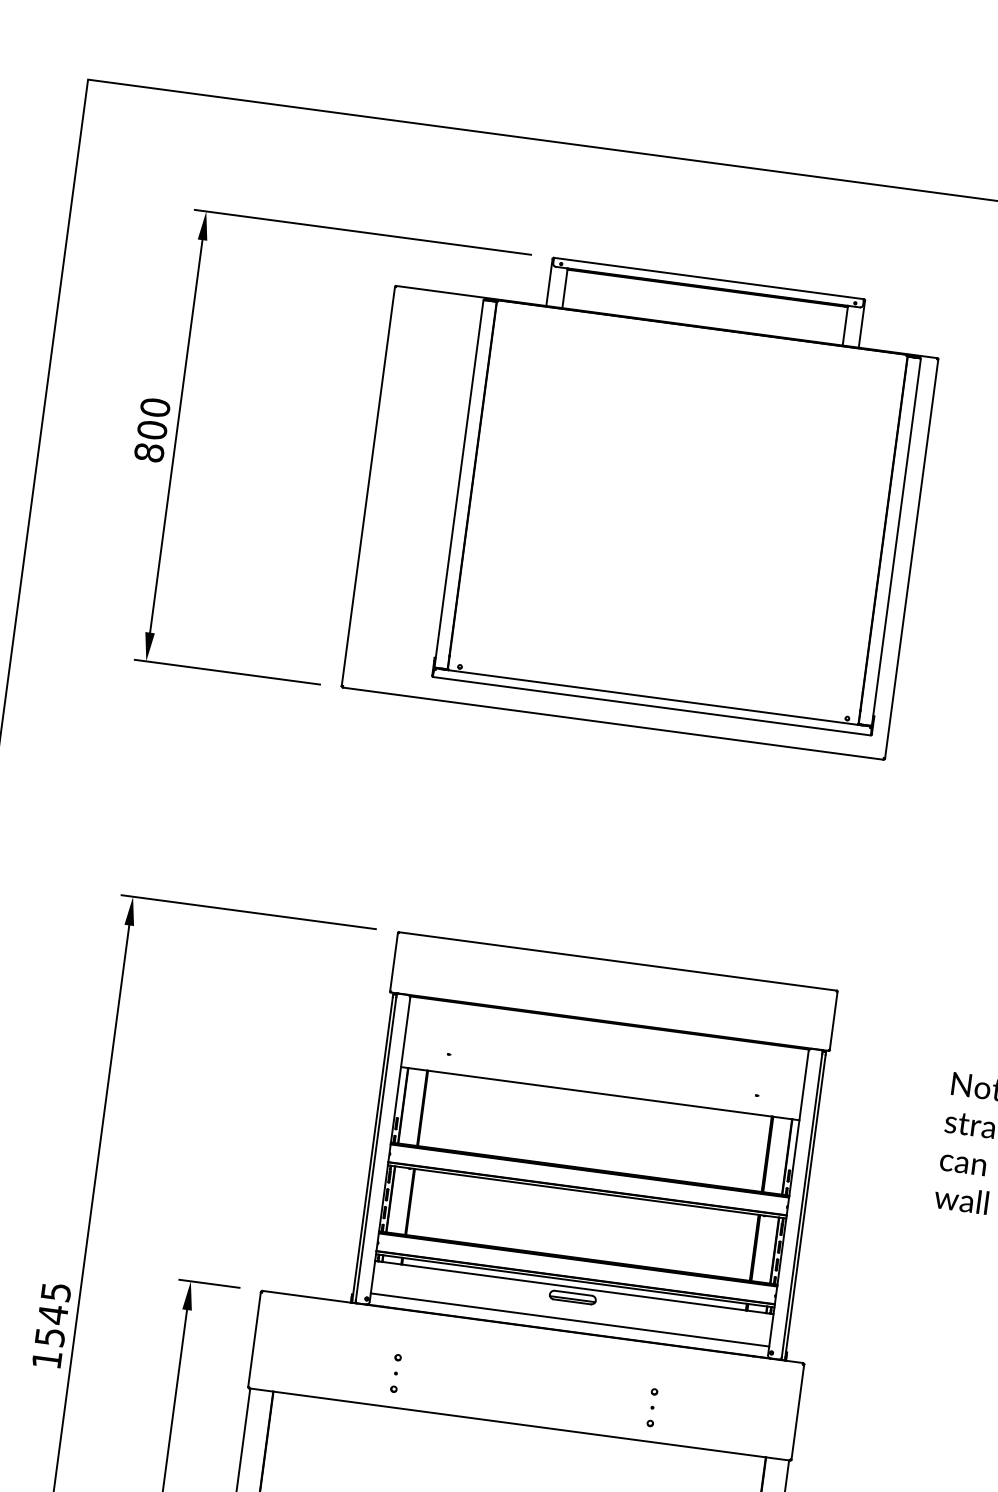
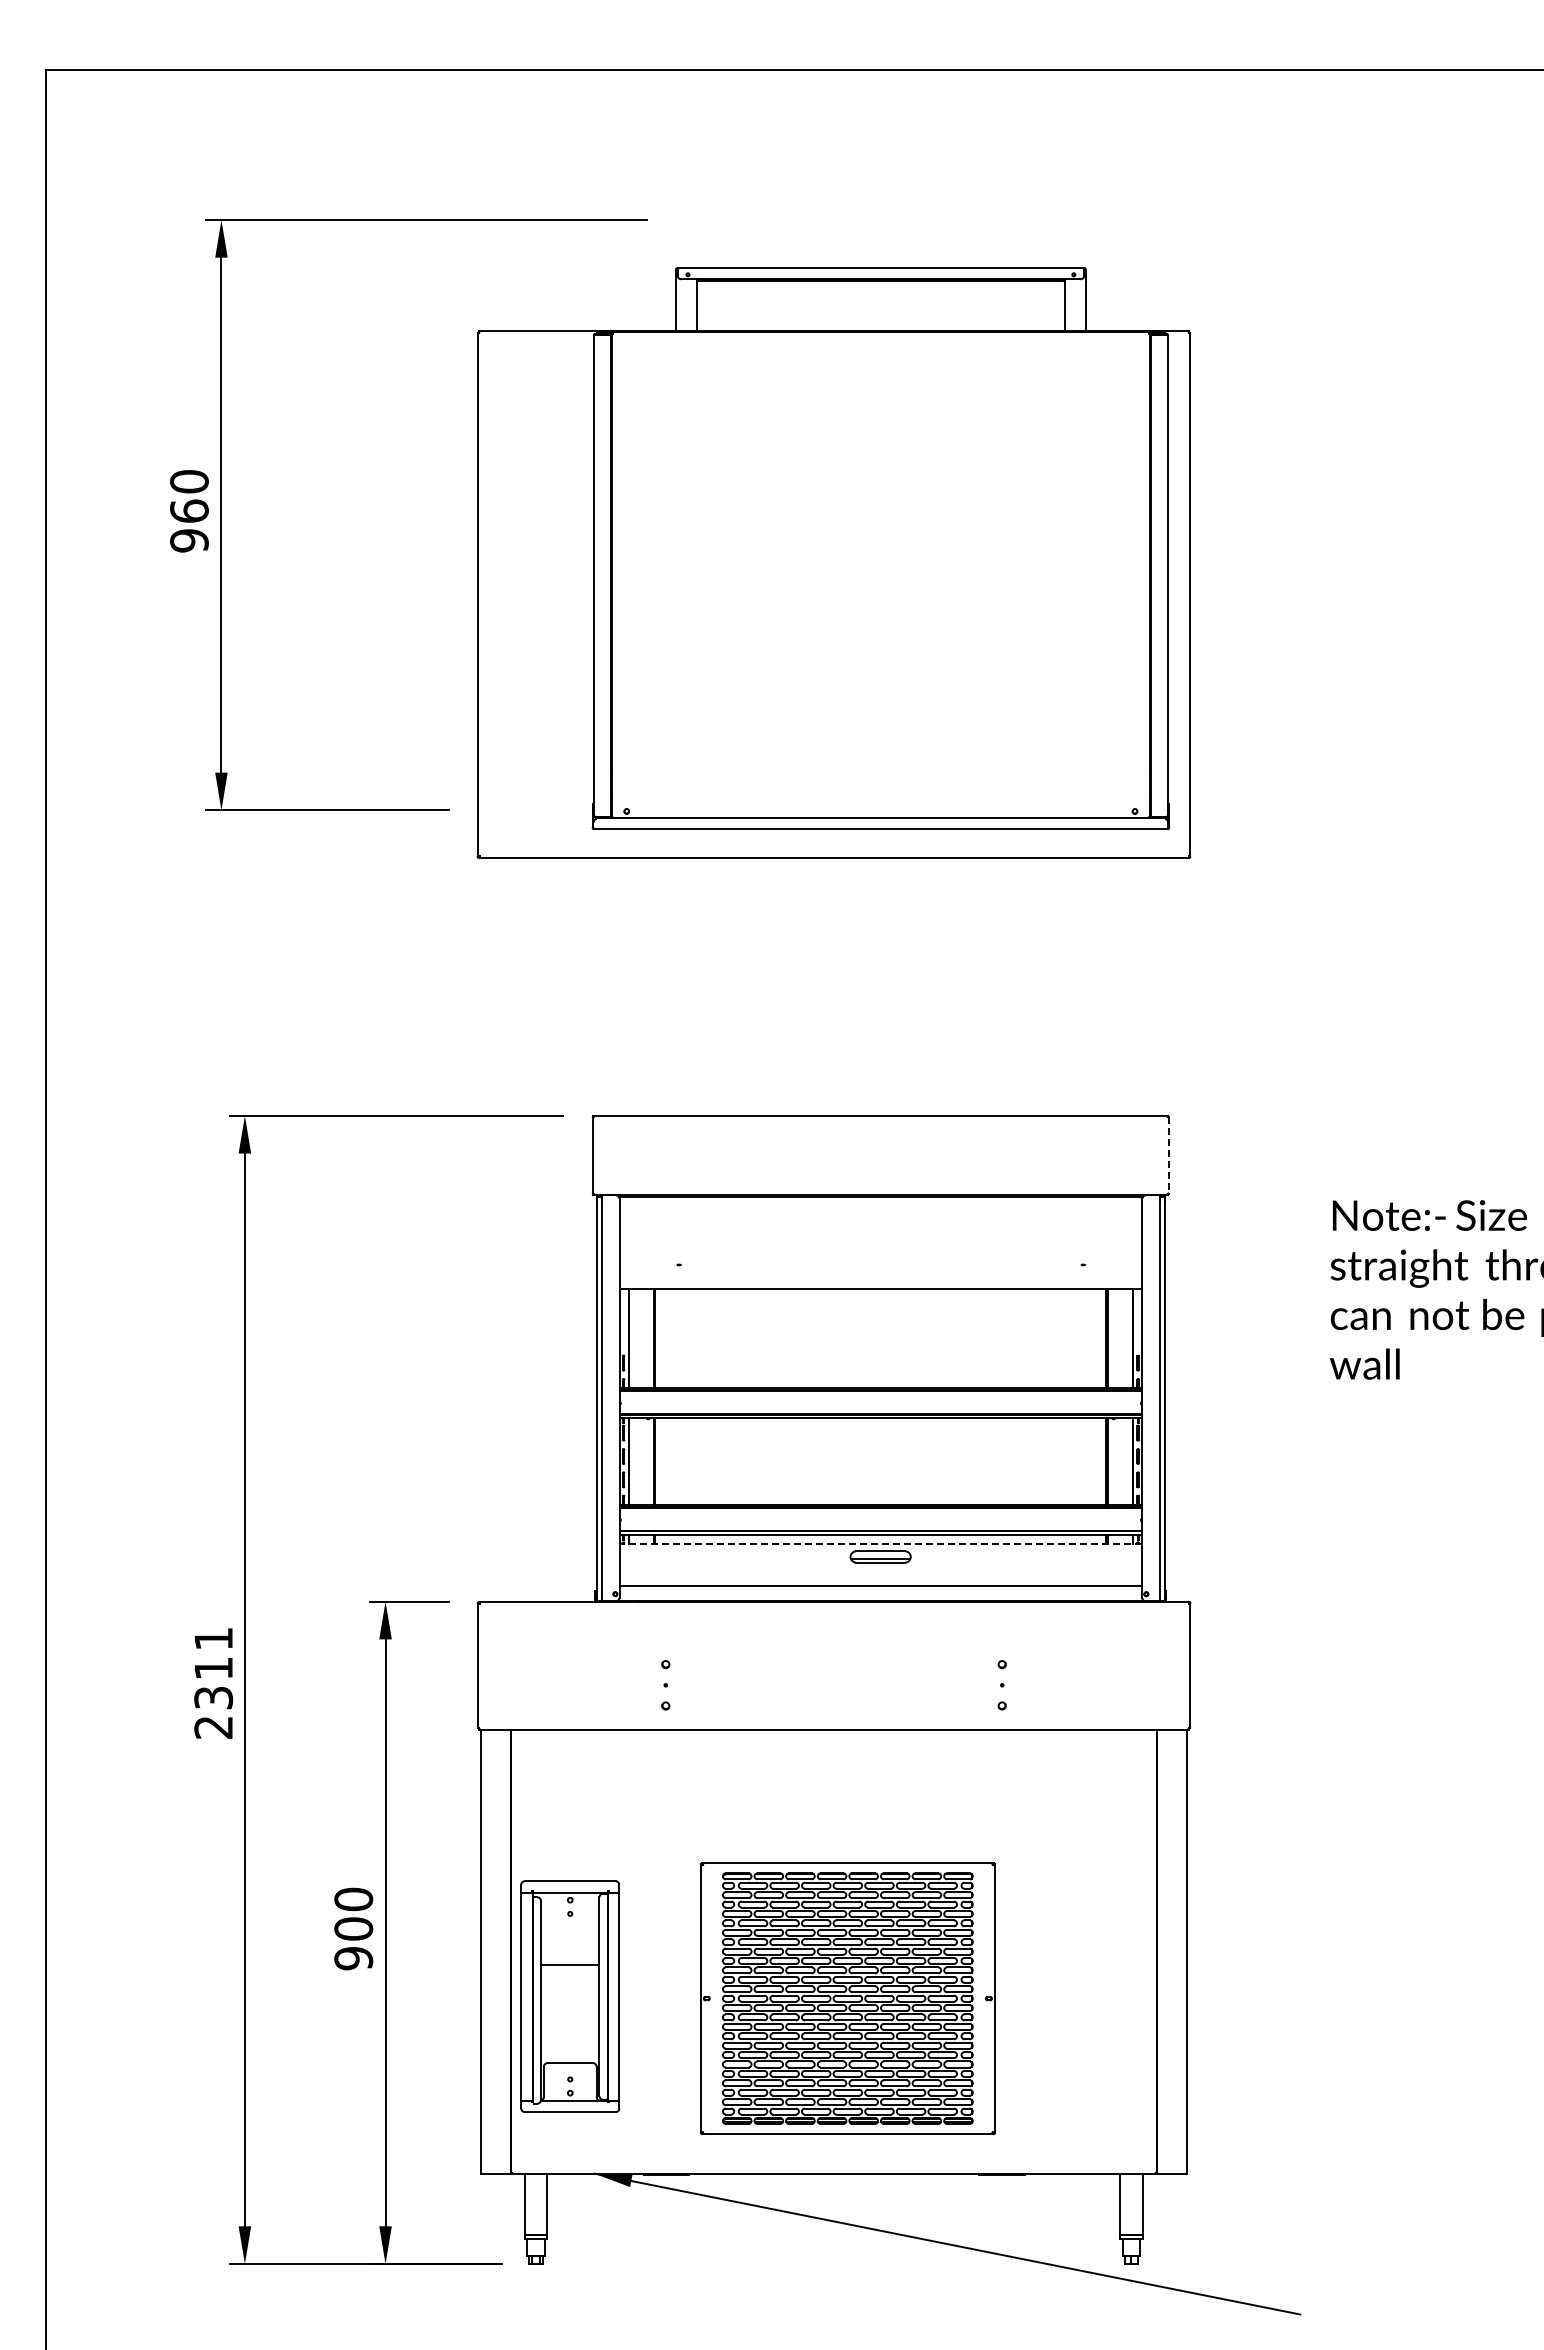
text: (150, 441) -> (189, 525), 800 -> 960
part: (642, 498) -> (833, 562), moved
line: (833, 1020) -> (1169, 1155), solid -> dashed
line: (574, 1287) -> (880, 1543), solid -> dashed
text: (51, 1326) -> (213, 1683), 1545 -> 2311

